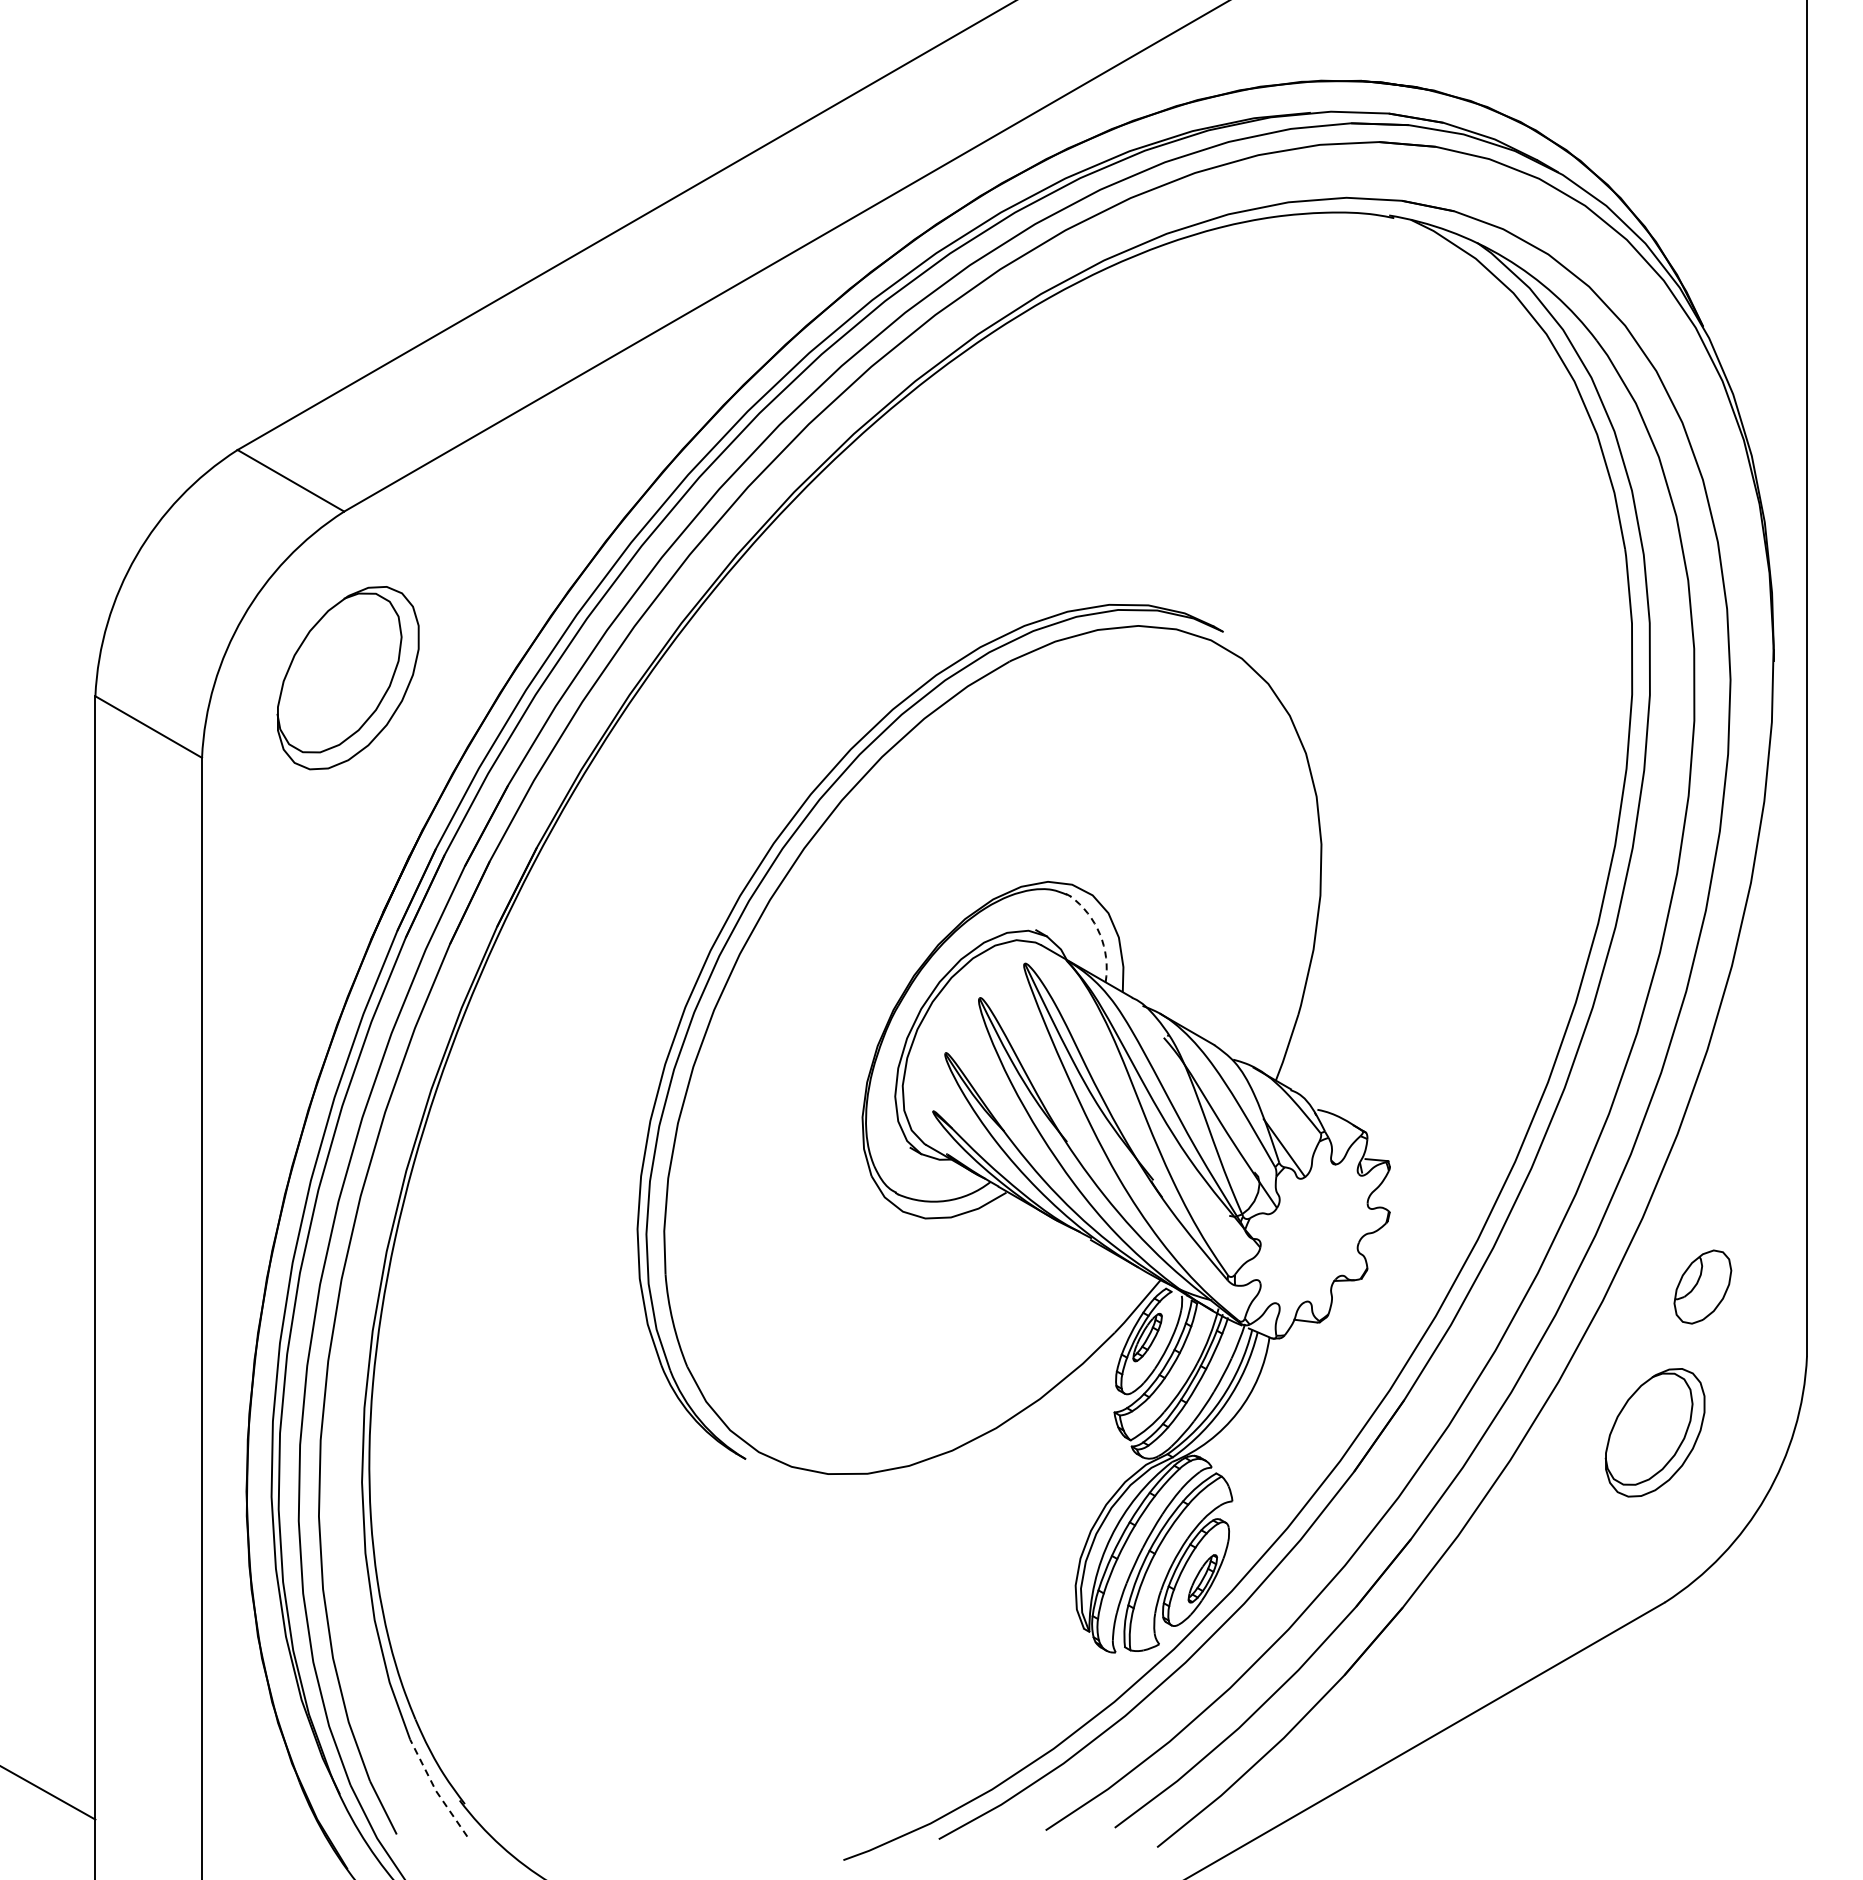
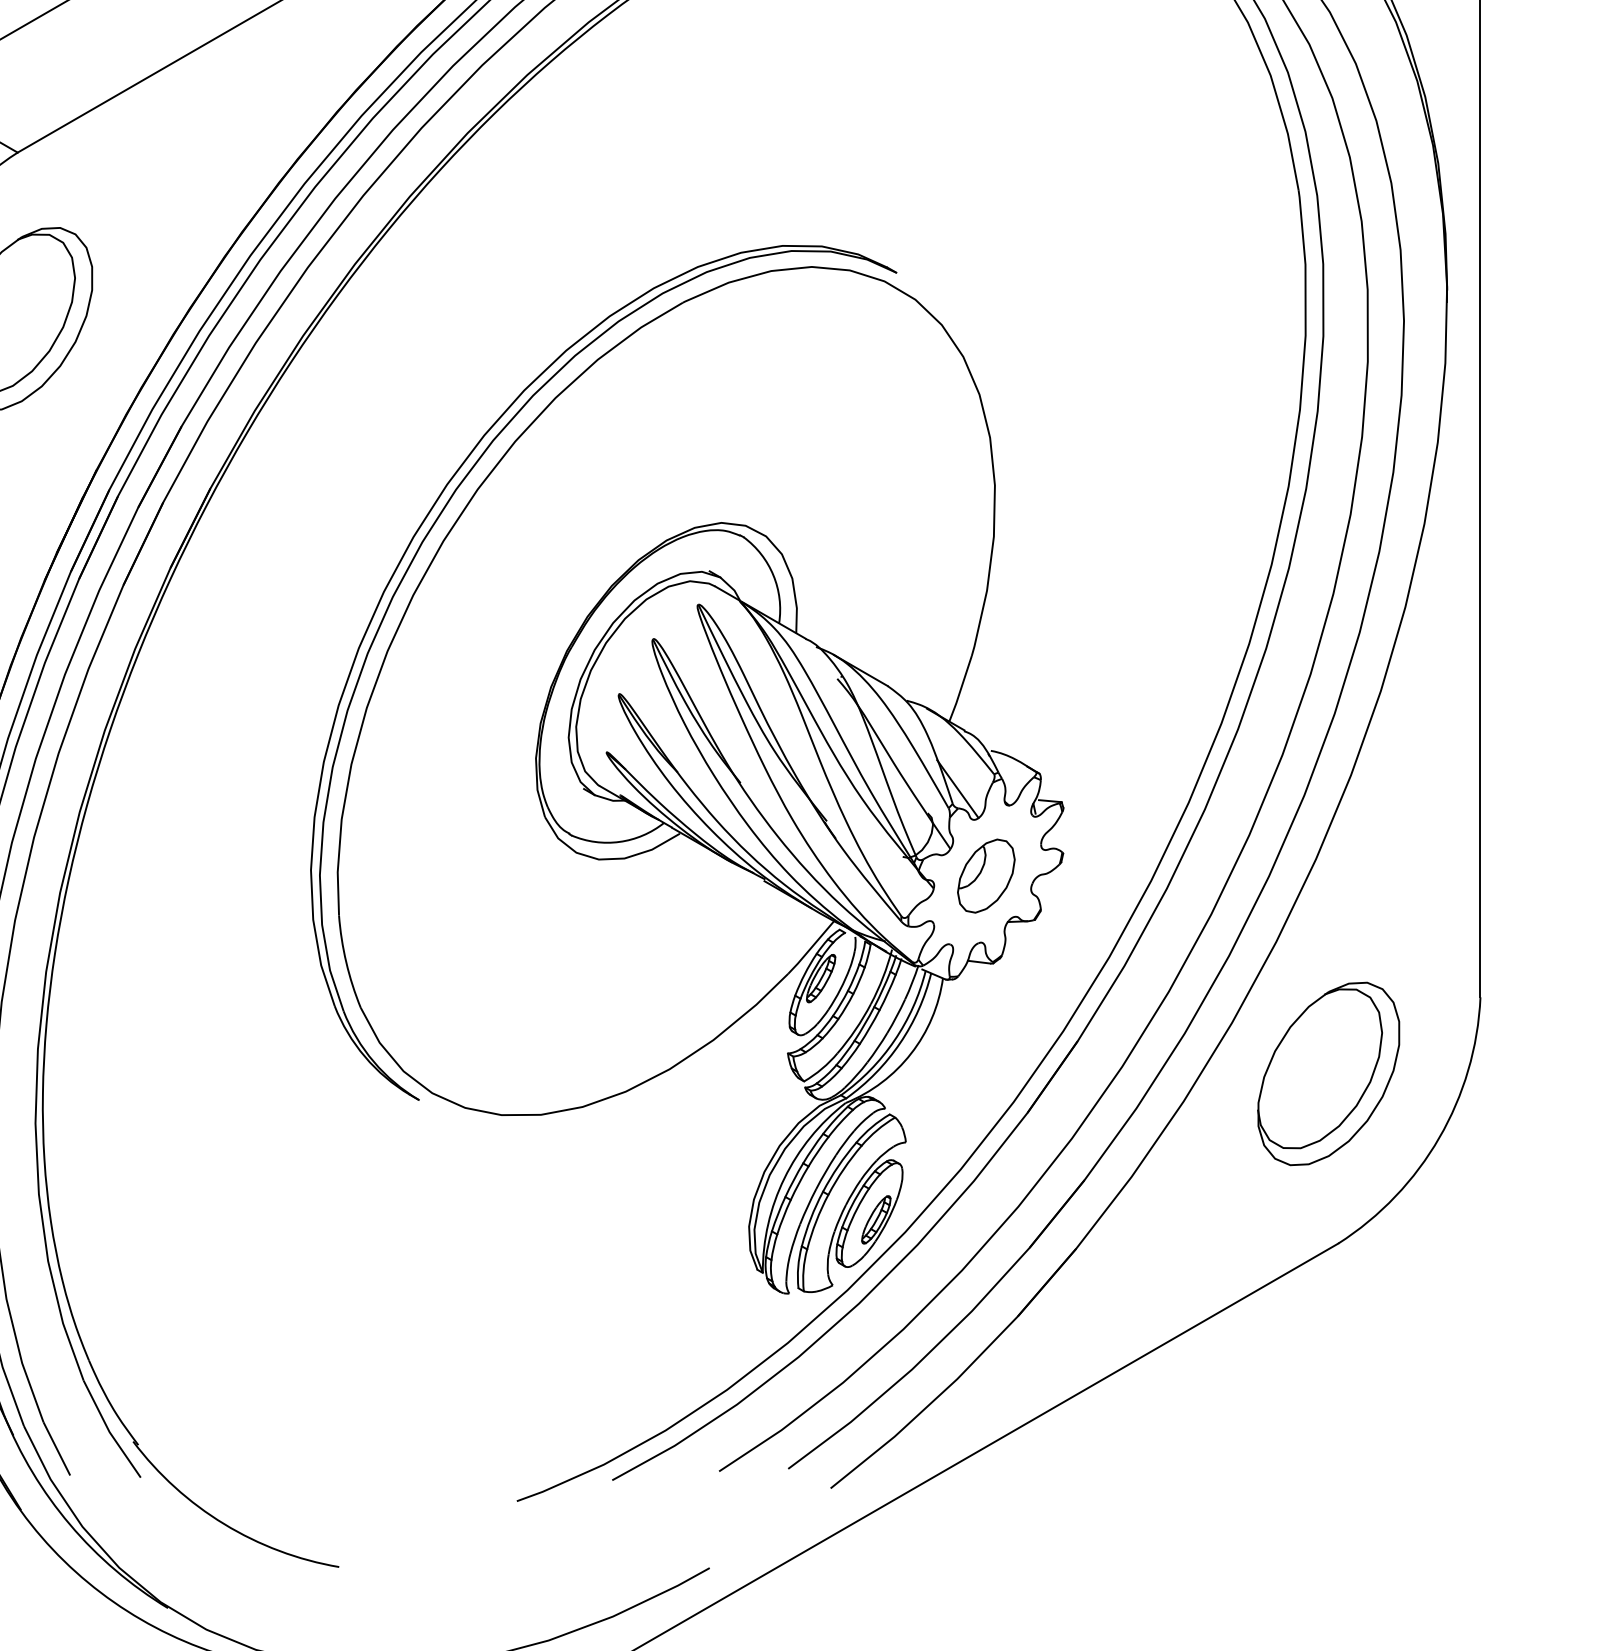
arc: (1099, 934) -> (772, 575), dashed -> solid
part: (1702, 1286) -> (985, 875), moved
part: (1654, 1432) -> (1327, 1073), size x1.43
line: (435, 1790) -> (108, 1431), dashed -> solid

